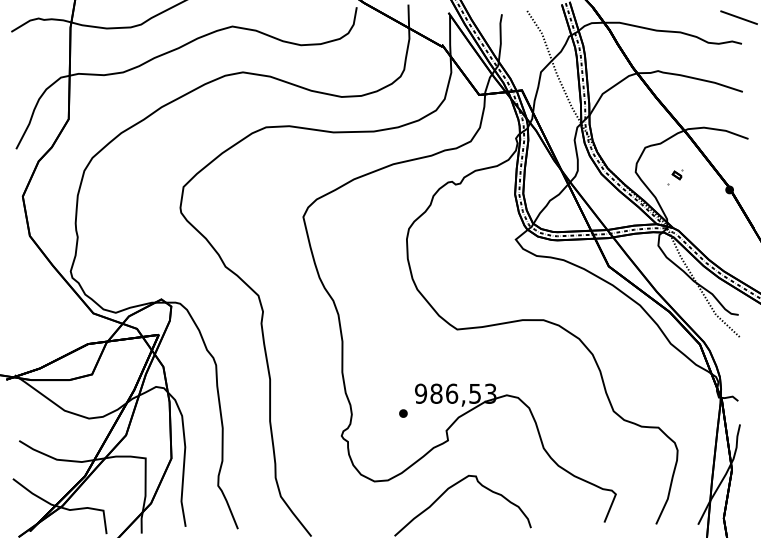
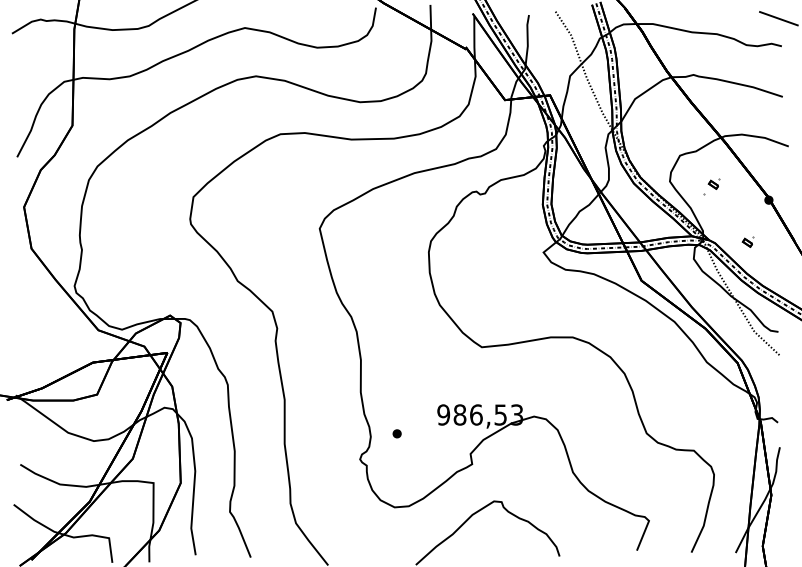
part: (709, 229) -> (747, 241), added
part: (402, 413) -> (396, 433), moved

